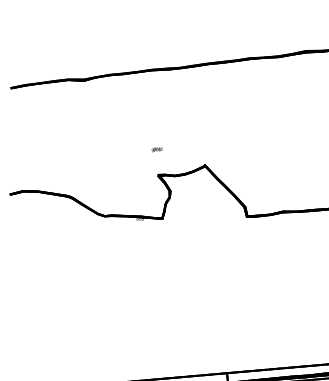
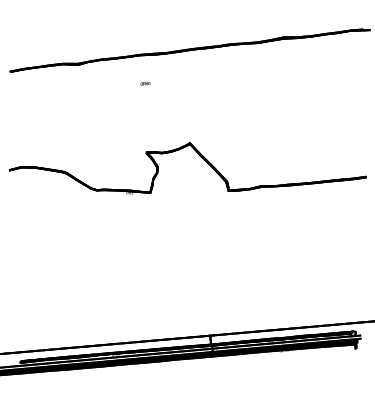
text: (157, 149) -> (145, 83), moved

